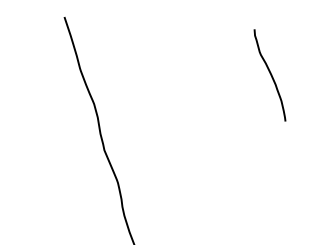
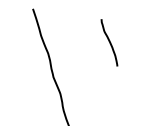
curve: (270, 74) -> (109, 42), moved

